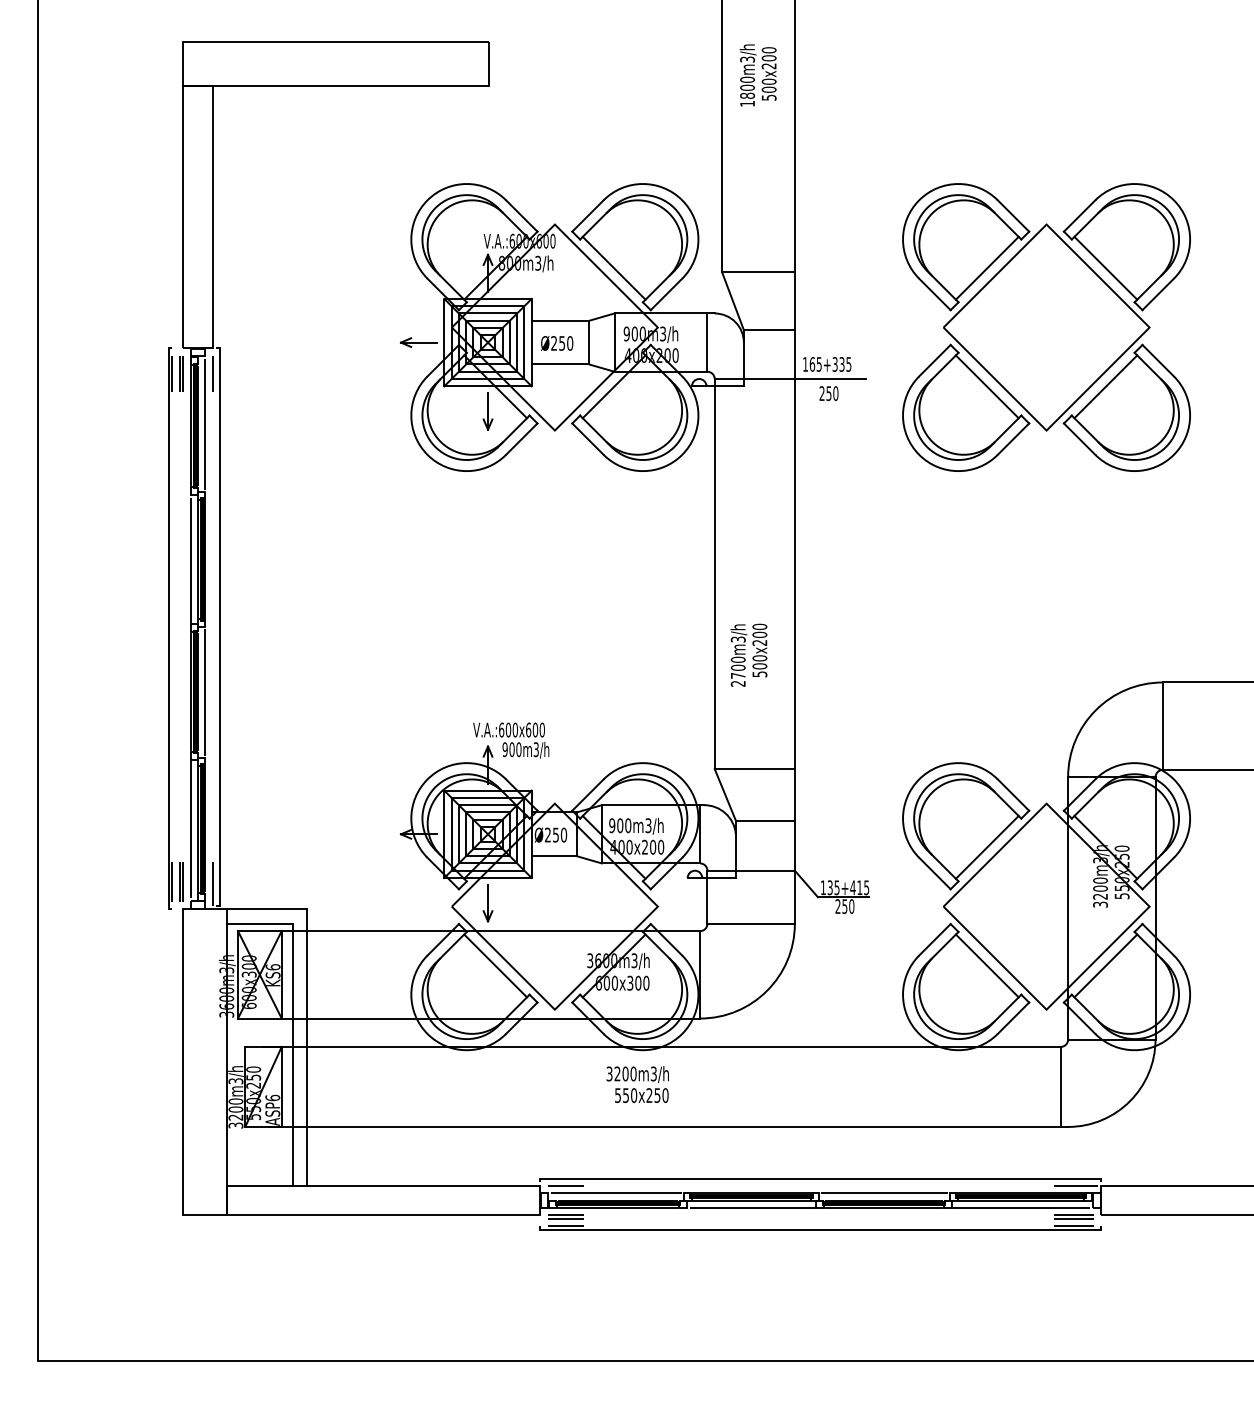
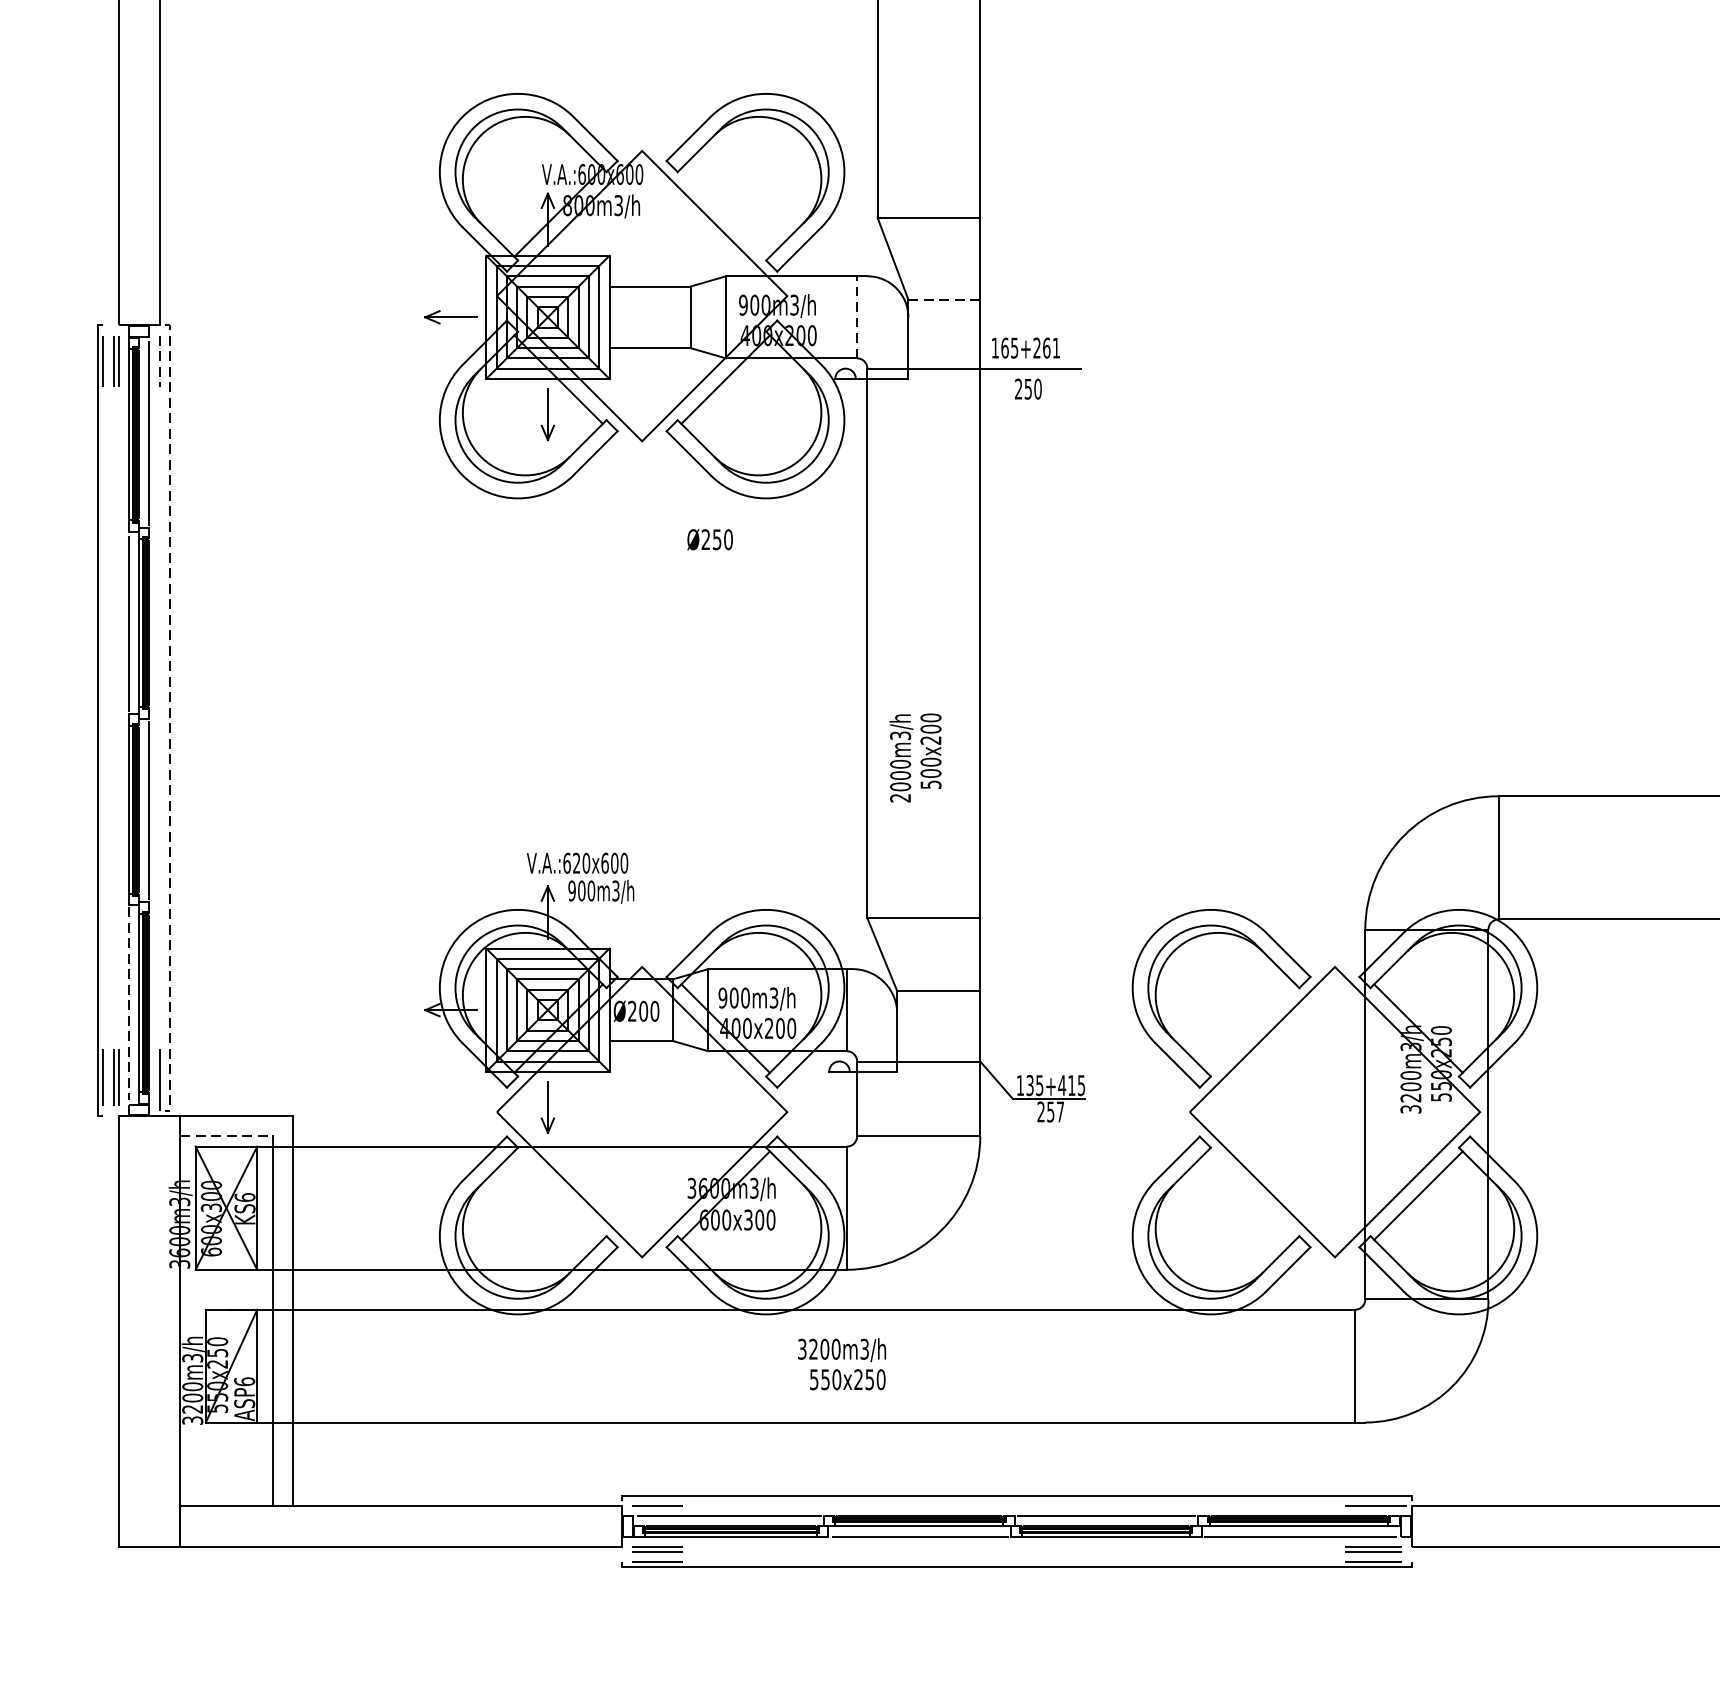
line: (613, 267) -> (724, 211), removed
part: (1046, 327) -> (1334, 296), removed
line: (769, 330) -> (944, 300), solid -> dashed
line: (707, 342) -> (857, 317), solid -> dashed
text: (557, 343) -> (710, 539), moved
text: (841, 364) -> (1045, 348), 165+335 -> 165+261
line: (212, 374) -> (159, 362), solid -> dashed
line: (219, 627) -> (169, 718), solid -> dashed
text: (737, 675) -> (899, 786), 2700m3/h -> 2000m3/h
text: (508, 729) -> (576, 862), V.A.:600x600 -> V.A.:620x600
line: (190, 830) -> (128, 1004), solid -> dashed
text: (555, 834) -> (642, 1010), Ø250 -> Ø200
line: (986, 847) -> (1250, 1028), removed
text: (851, 906) -> (1060, 1111), 250 -> 257
line: (259, 923) -> (225, 1135), solid -> dashed
line: (495, 965) -> (558, 1195), removed
line: (986, 965) -> (1250, 1195), removed
text: (637, 1084) -> (841, 1364), moved

